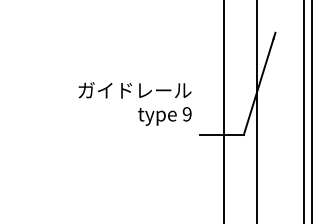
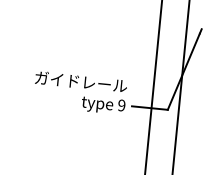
text: (134, 103) -> (79, 92), moved

